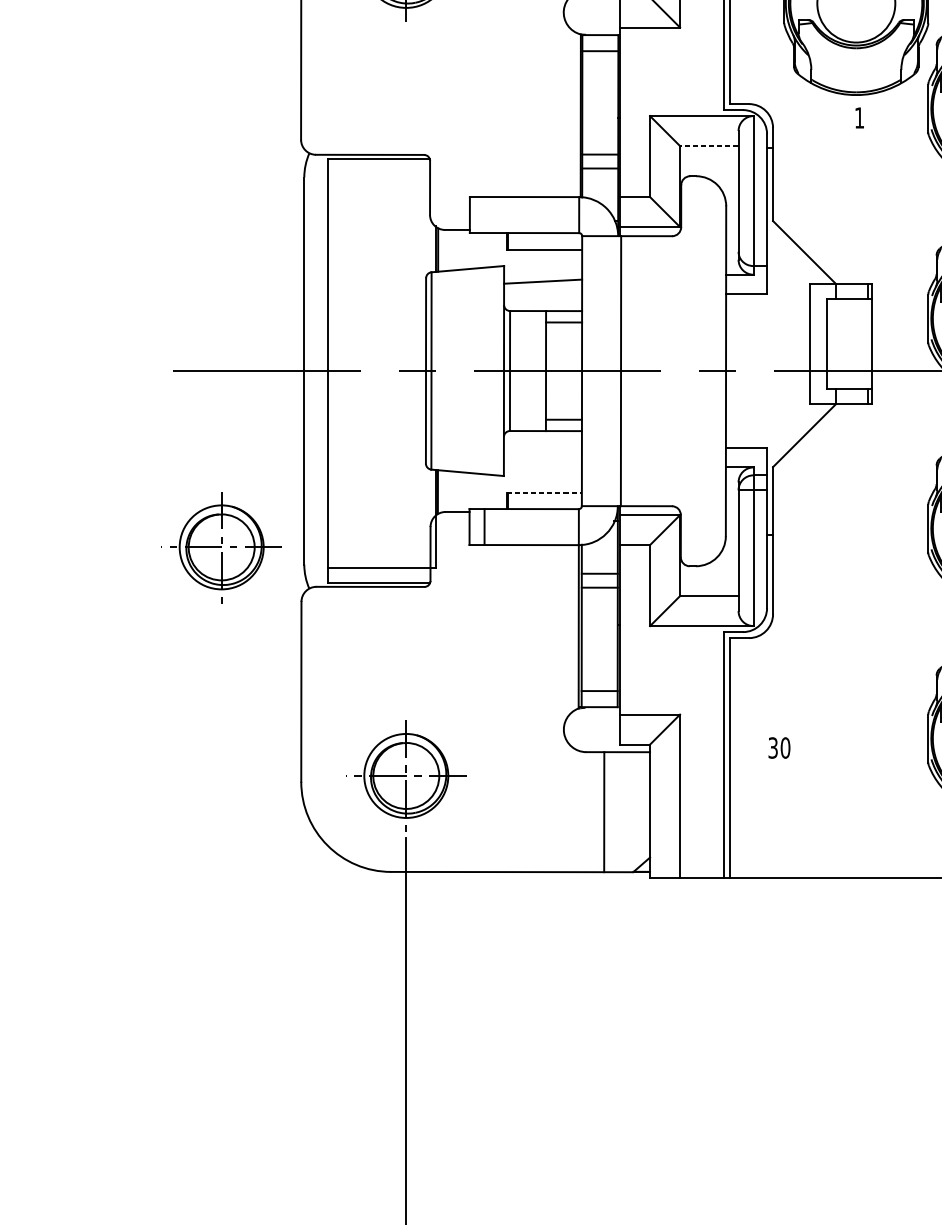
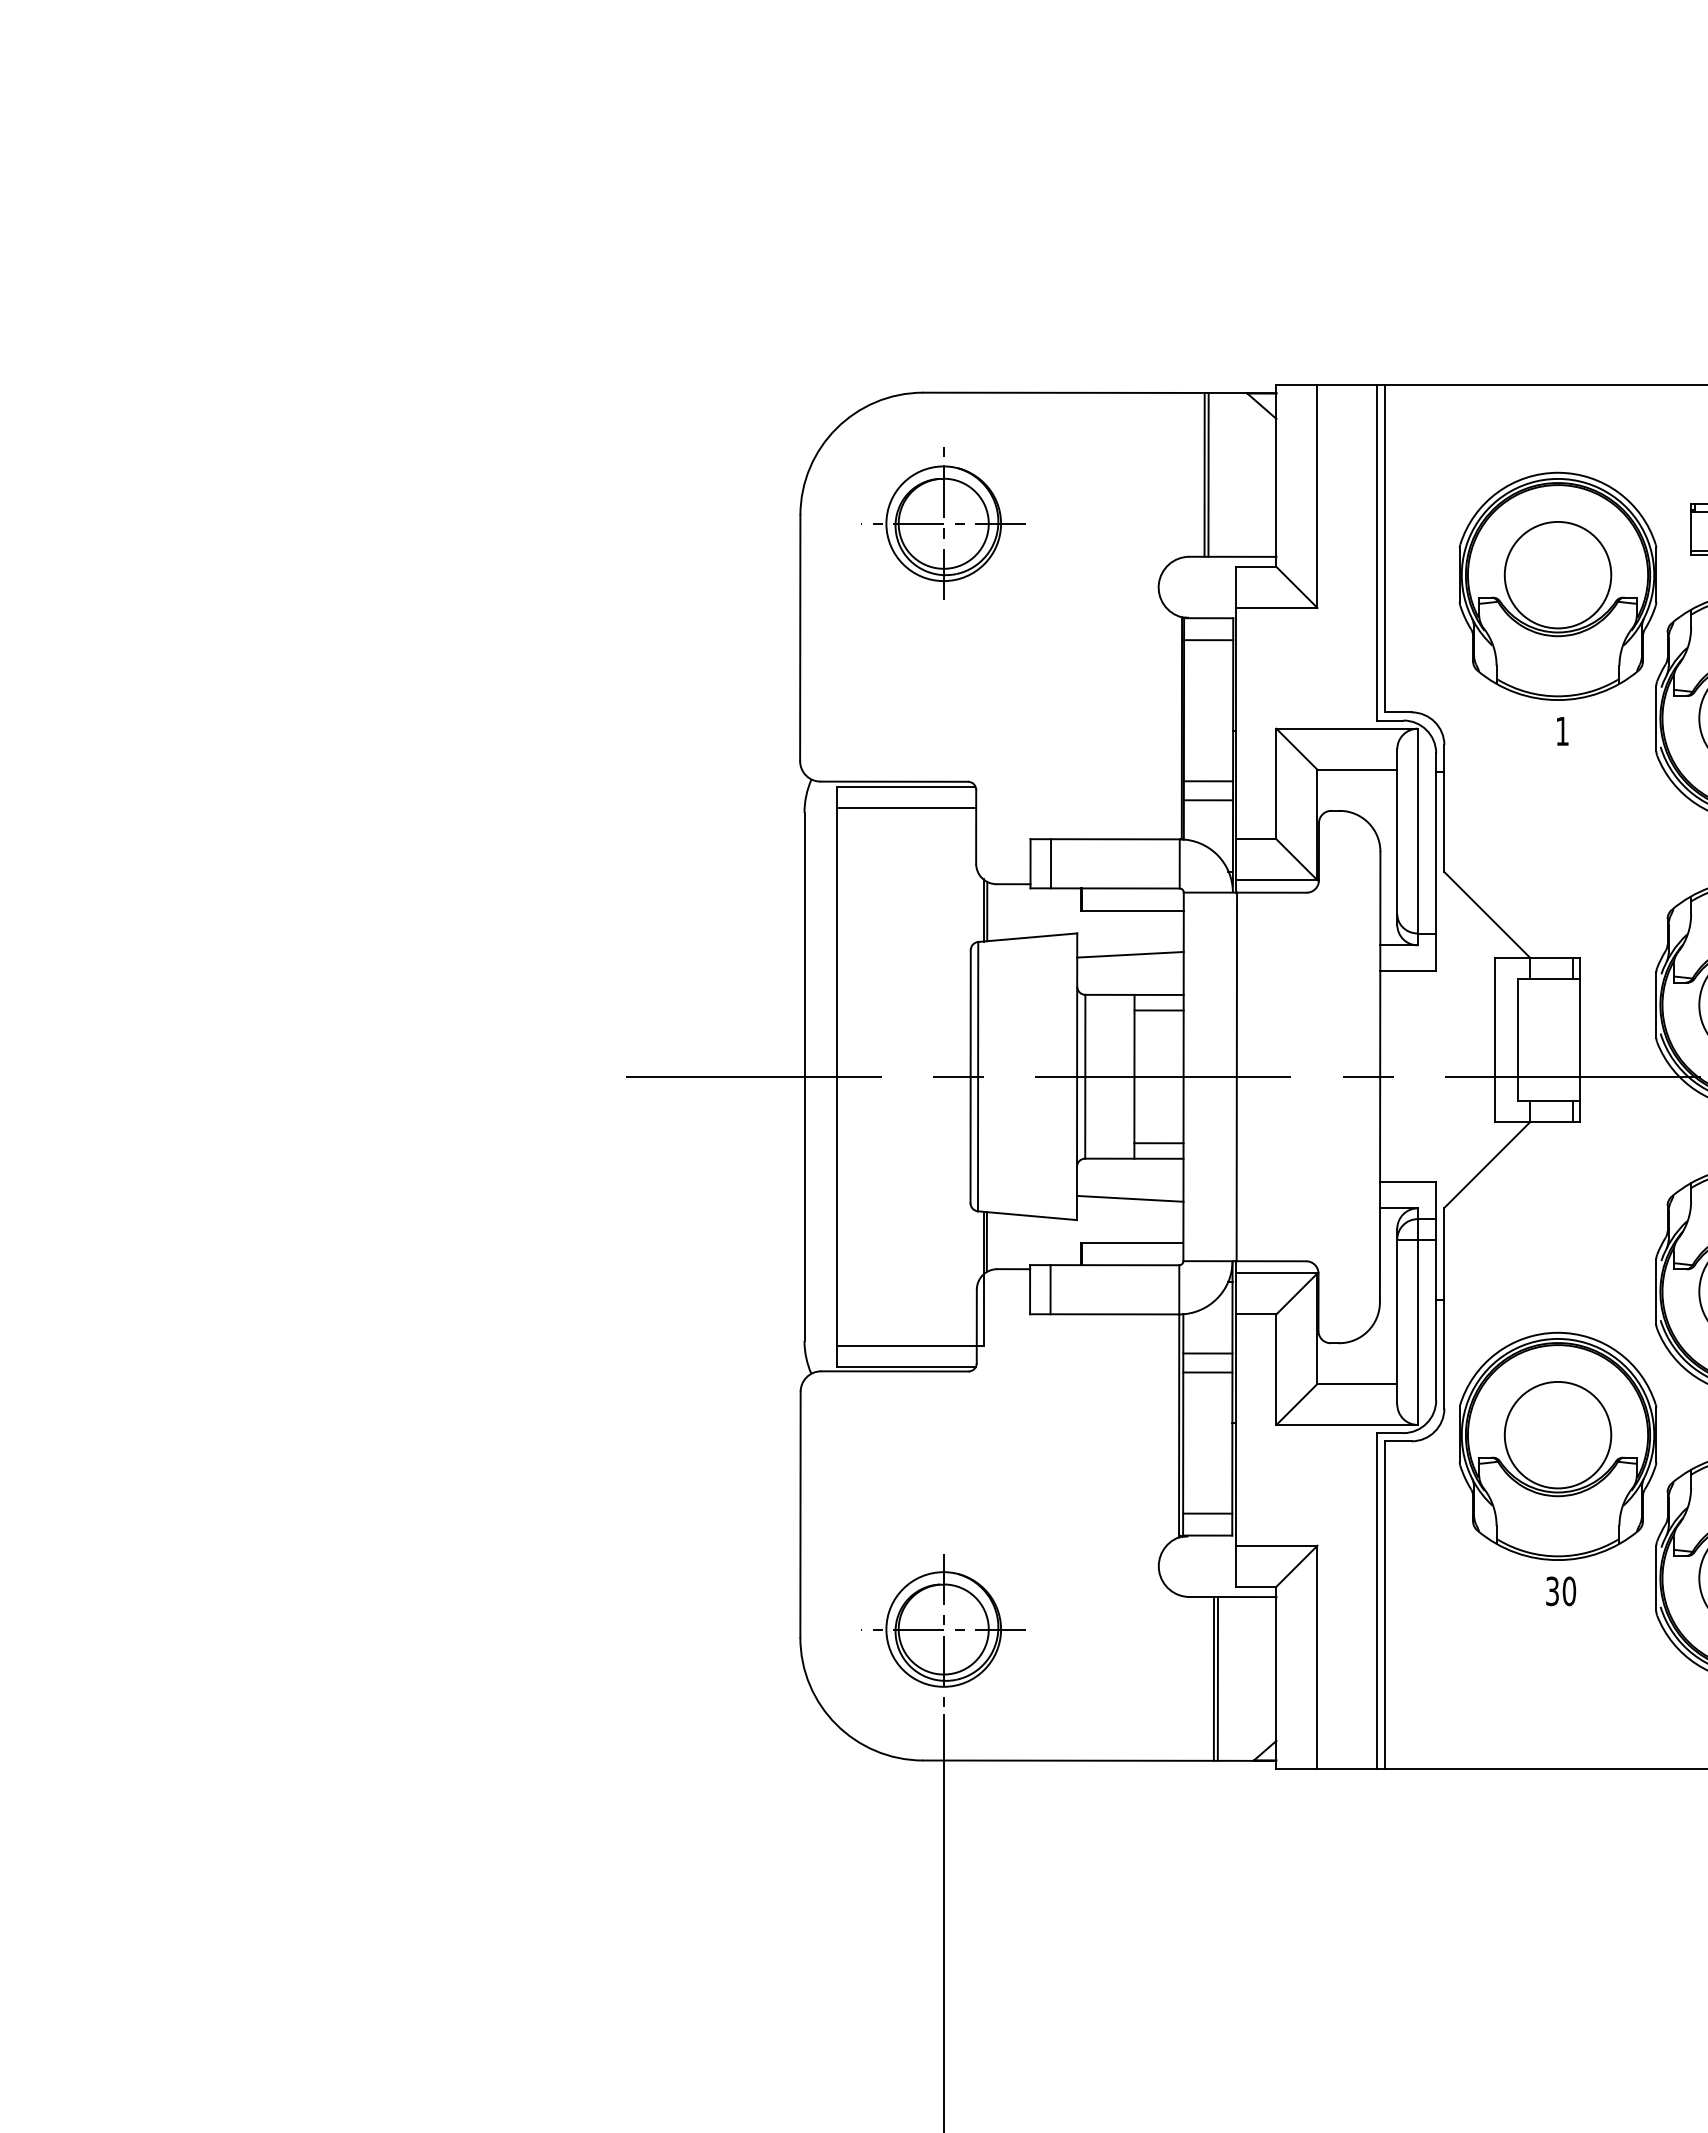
line: (709, 145) -> (1357, 769), dashed -> solid
line: (379, 173) -> (906, 807), added
line: (485, 214) -> (1051, 863), added
line: (543, 460) -> (1130, 1198), added
line: (544, 492) -> (1132, 1242), dashed -> solid
part: (221, 548) -> (691, 1318), removed
part: (855, 641) -> (1557, 1445), added
text: (779, 748) -> (1561, 1591), moved
line: (606, 811) -> (1217, 1678), added

